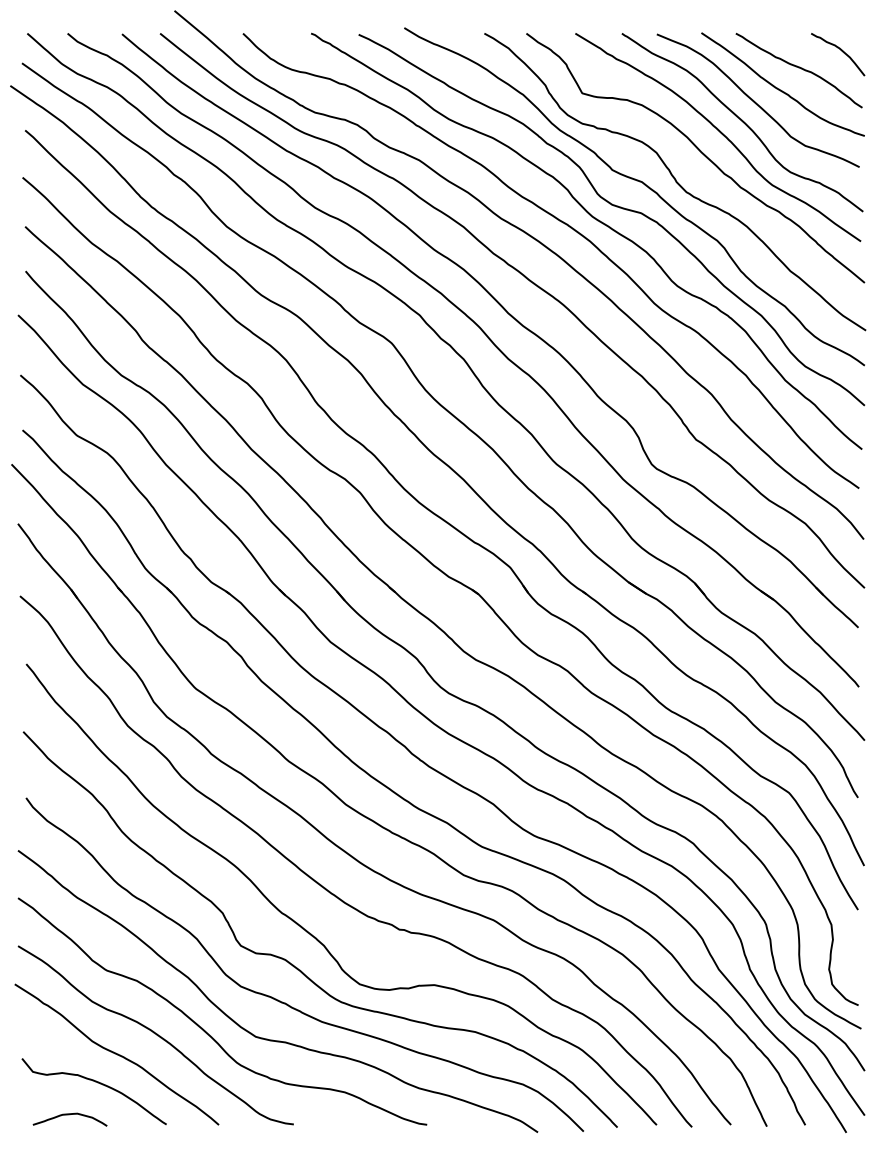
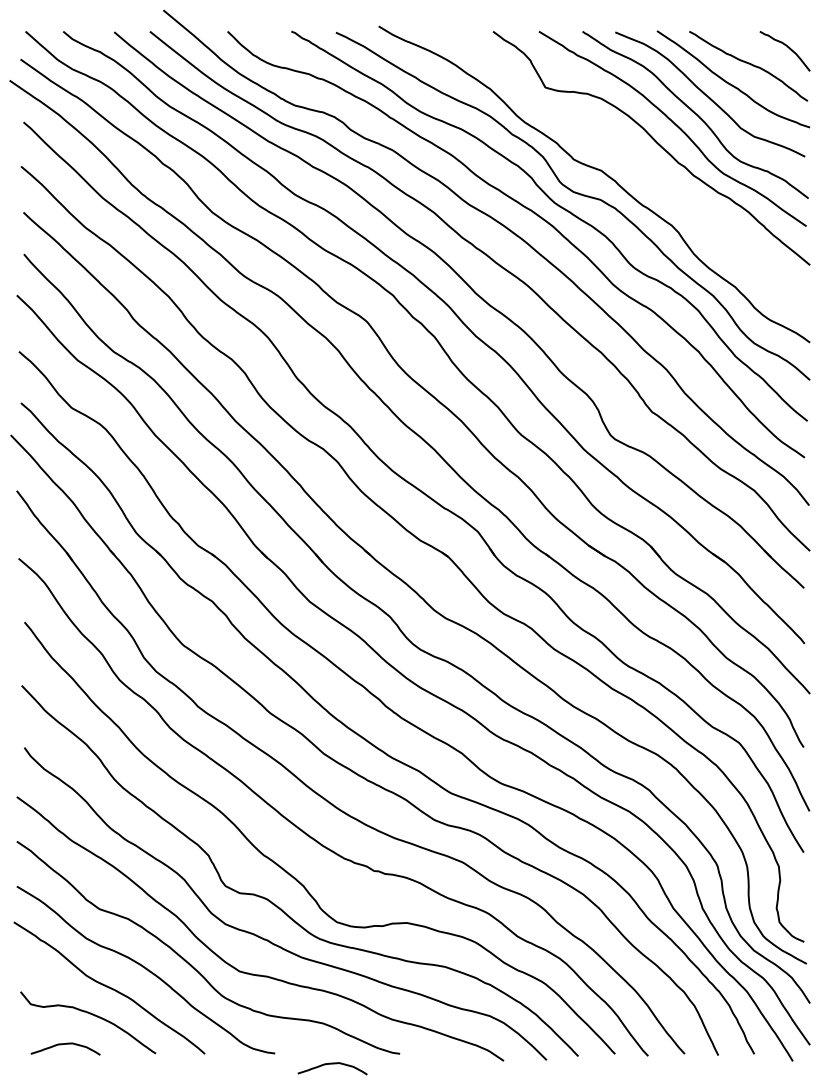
curve: (675, 182) -> (632, 171), removed
curve: (354, 1136) -> (332, 1064), added

